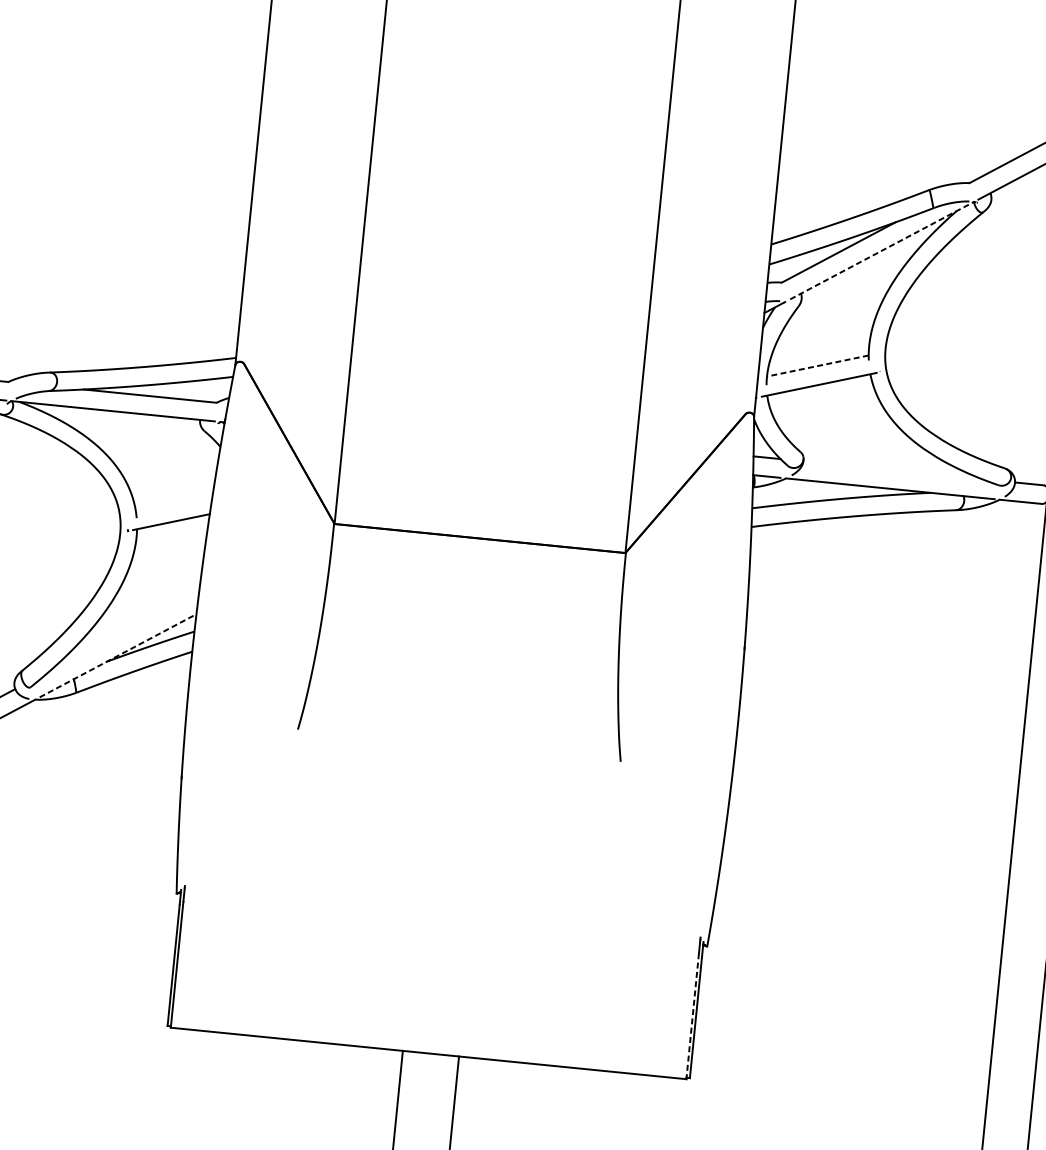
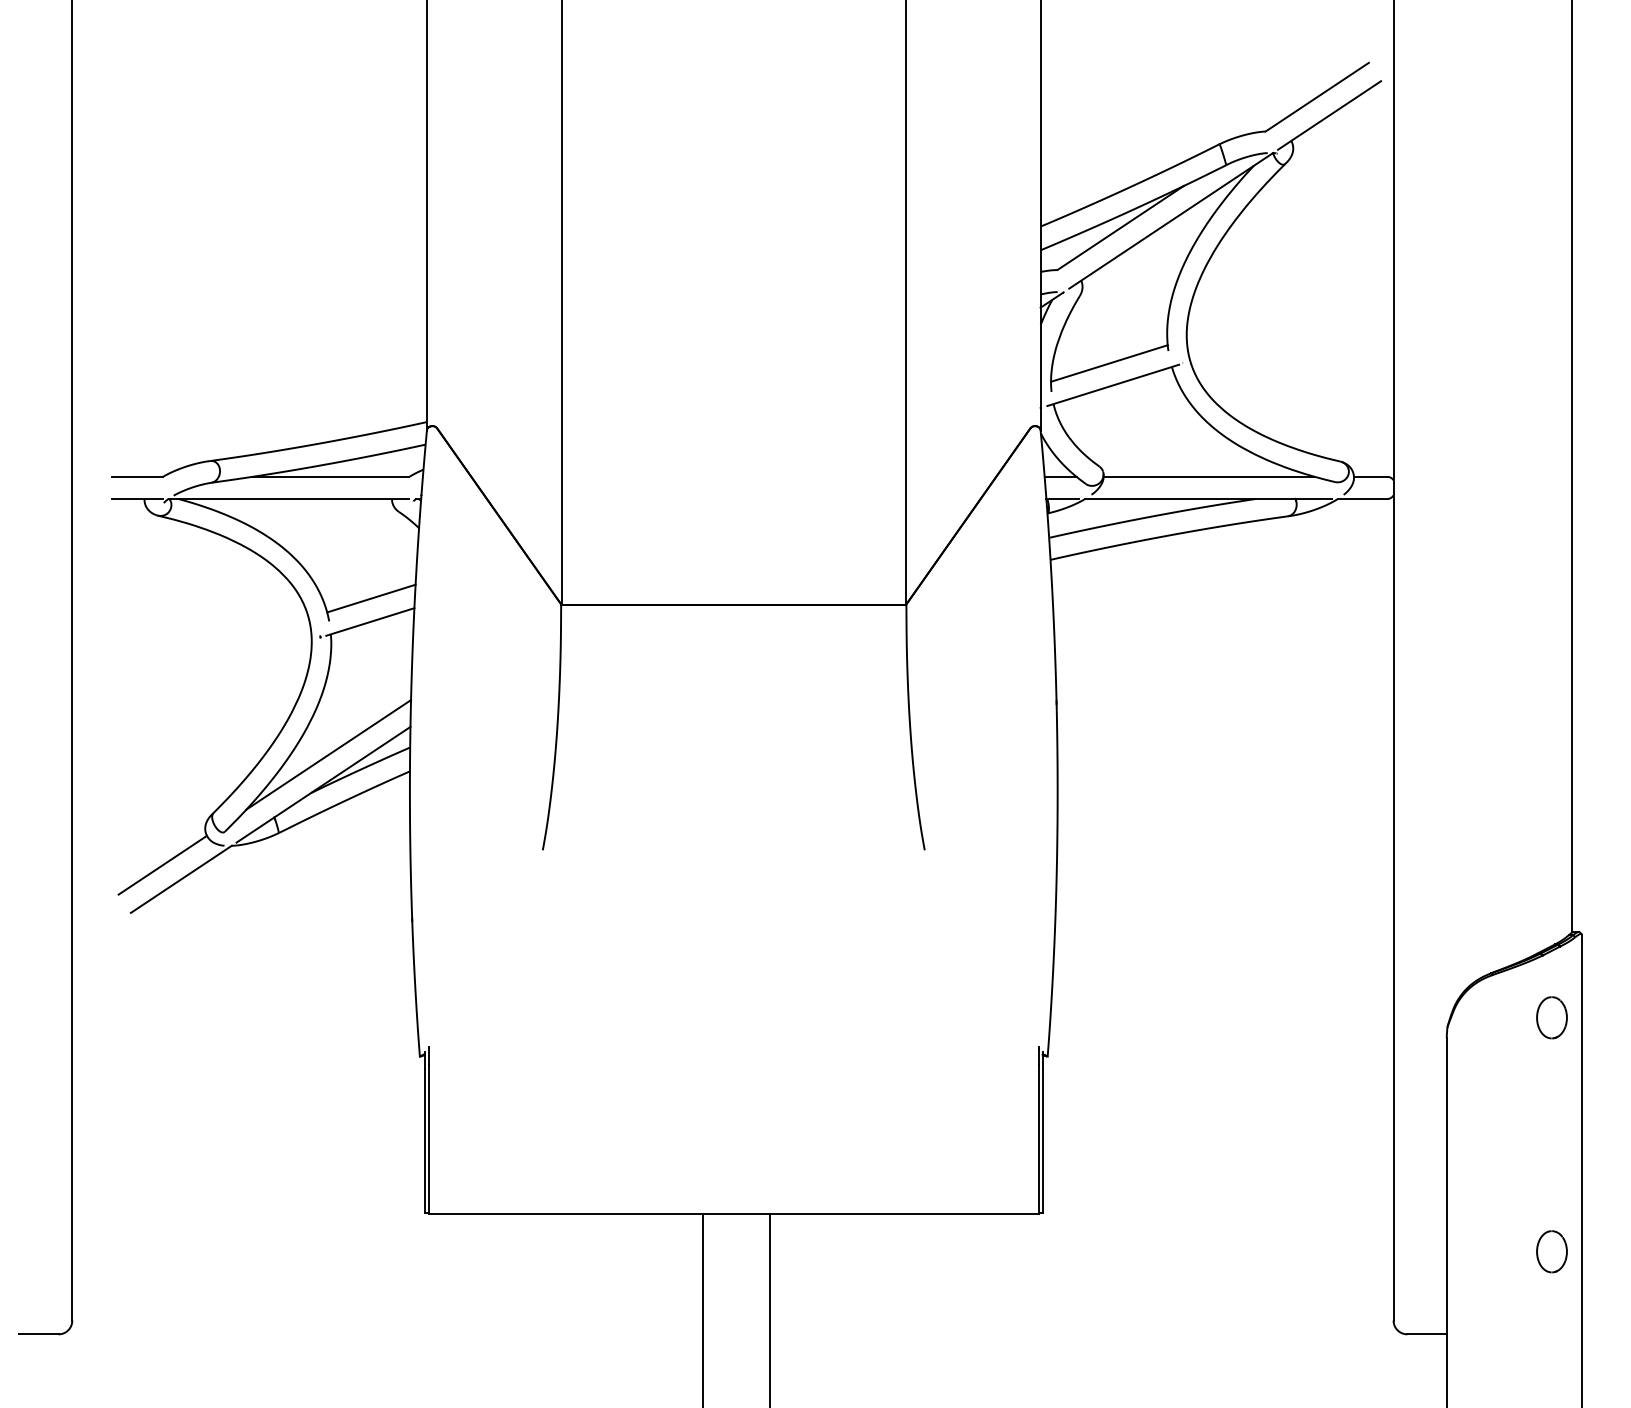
line: (882, 250) -> (1171, 220), dashed -> solid
line: (817, 365) -> (1108, 363), dashed -> solid
line: (892, 469) -> (1208, 476), added
line: (174, 502) -> (371, 598), added
line: (124, 630) -> (328, 754), added
line: (118, 655) -> (323, 784), dashed -> solid
line: (692, 1015) -> (1038, 1139), dashed -> solid

